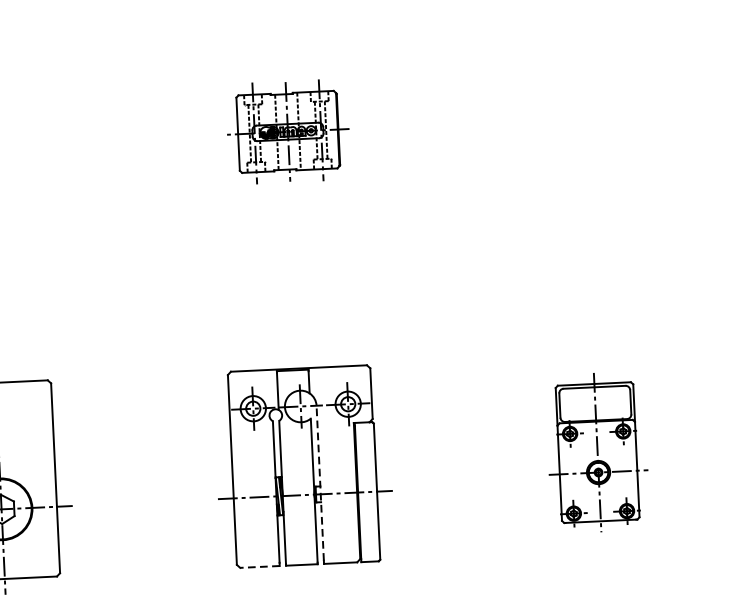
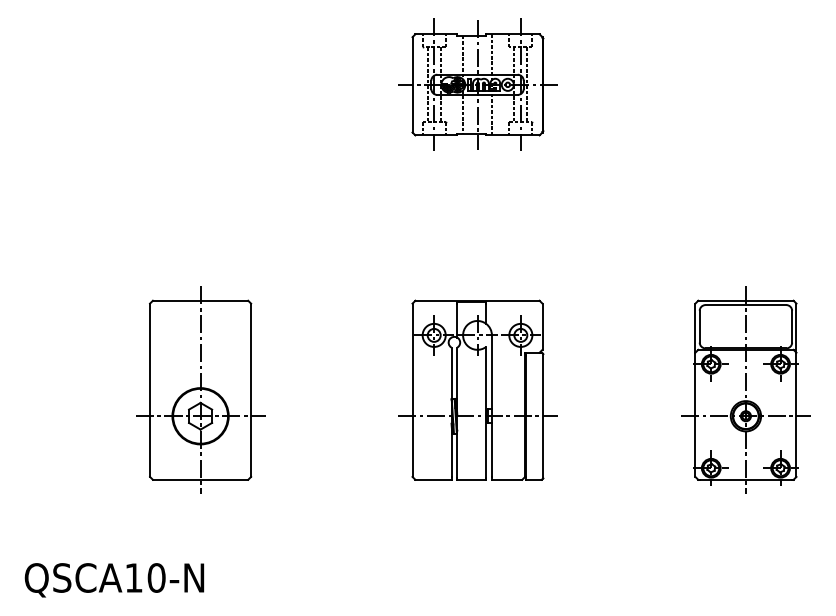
part: (287, 131) -> (477, 84), size x1.43
part: (597, 451) -> (745, 389), size x1.43
line: (319, 483) -> (491, 406), dashed -> solid
line: (258, 566) -> (432, 479), dashed -> solid

